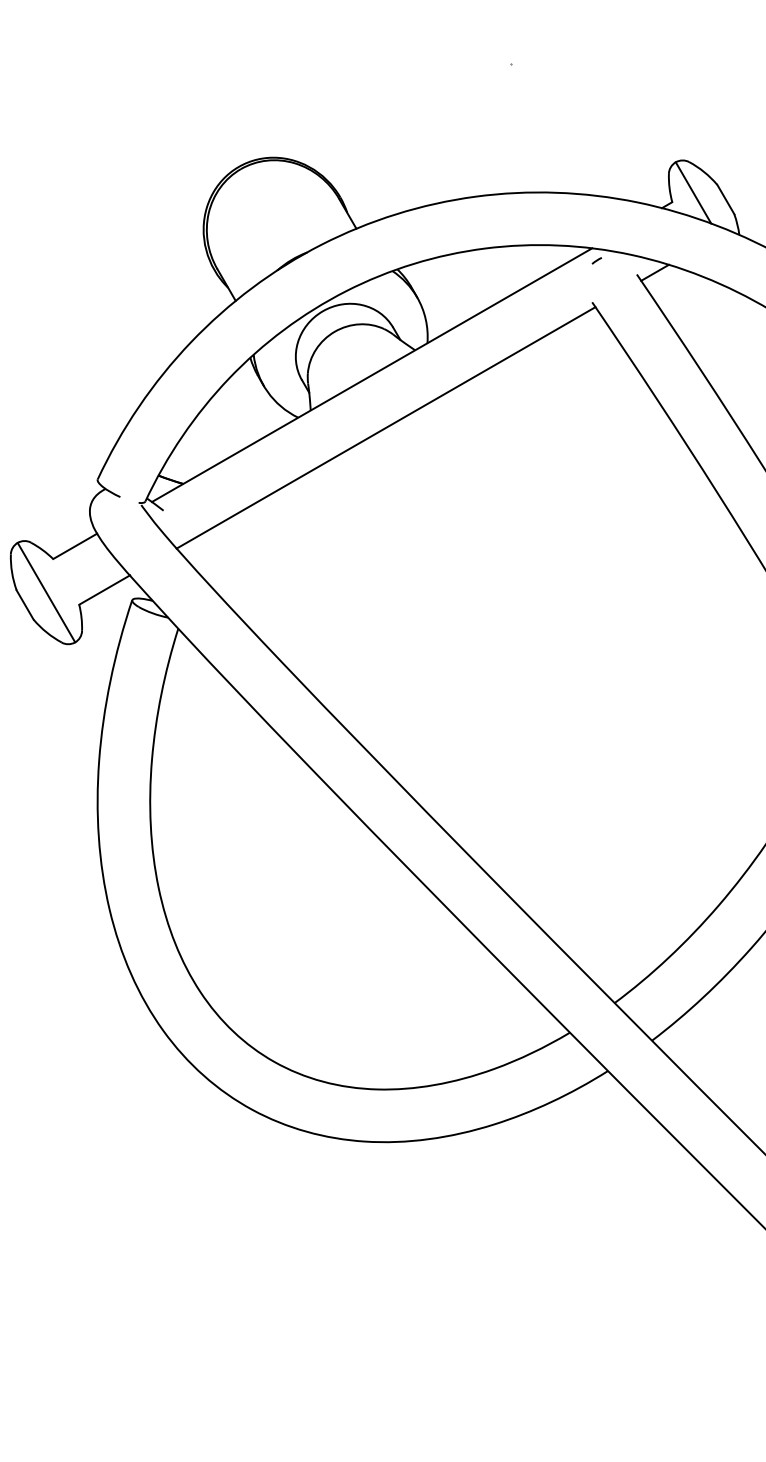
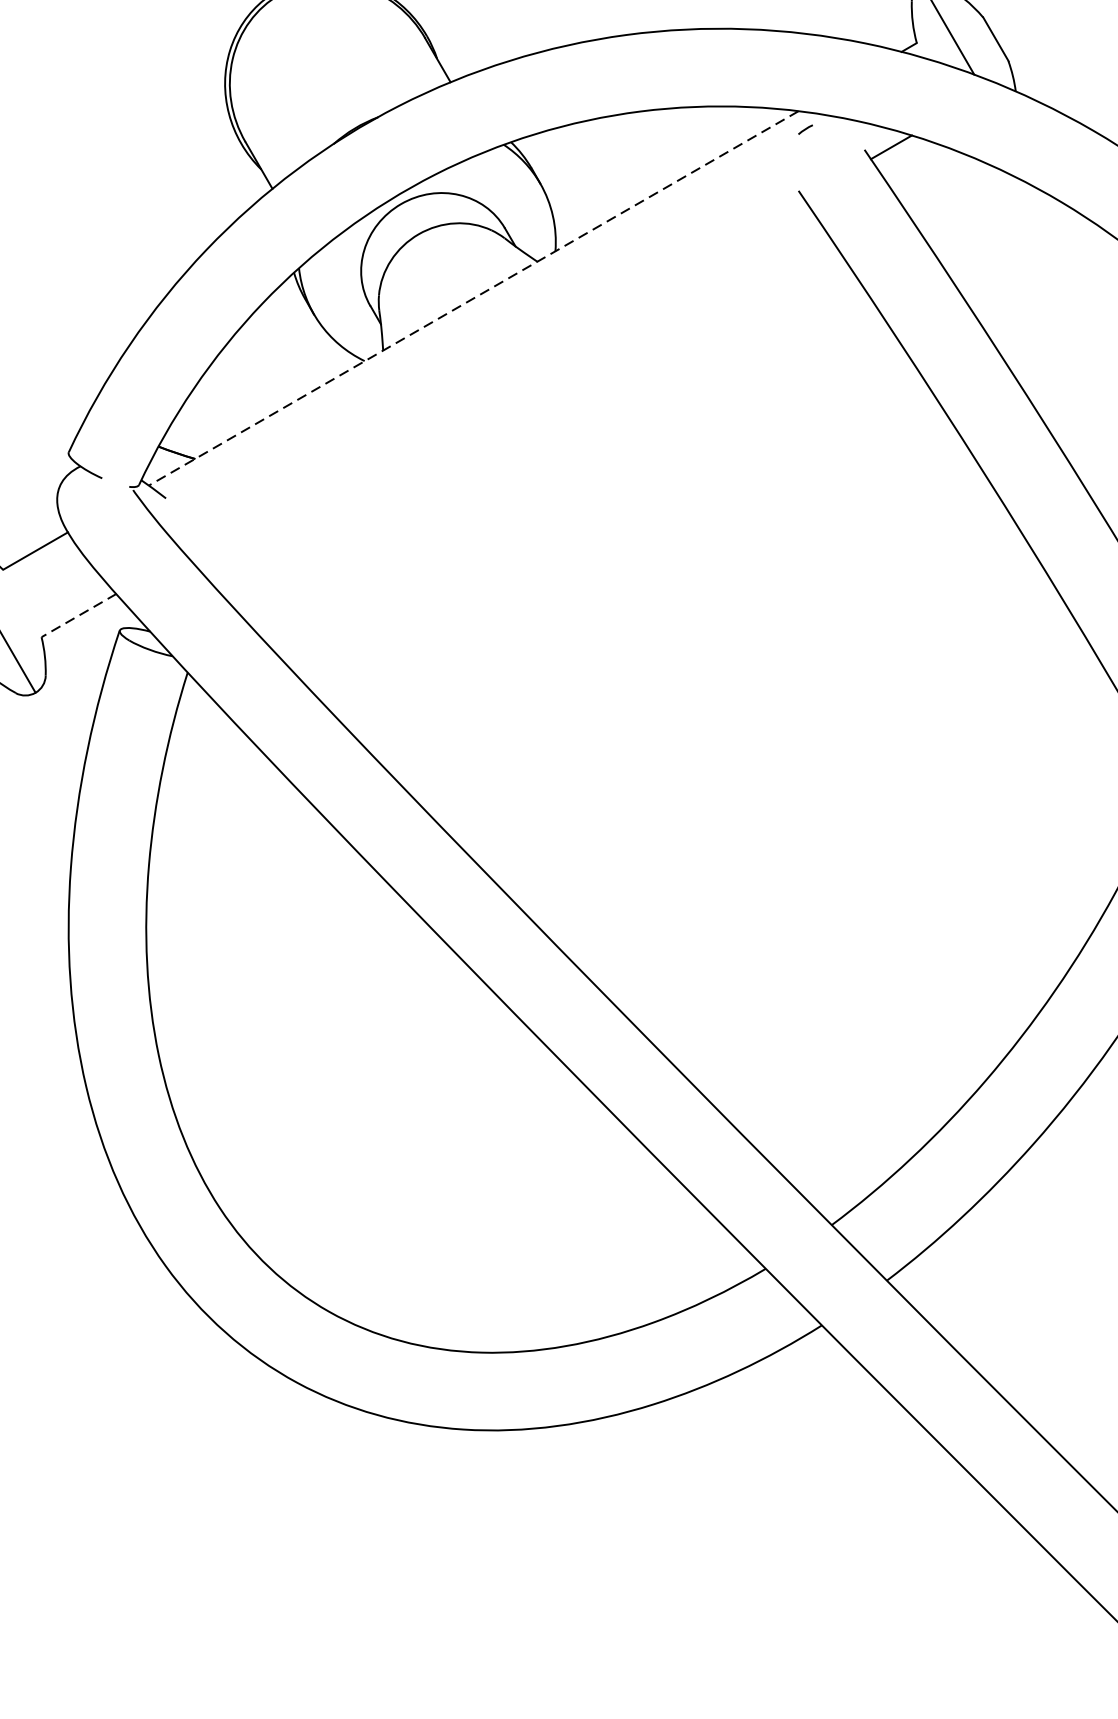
line: (371, 375) -> (472, 298), solid -> dashed
line: (385, 427) -> (493, 375), removed
line: (104, 590) -> (78, 616), solid -> dashed

